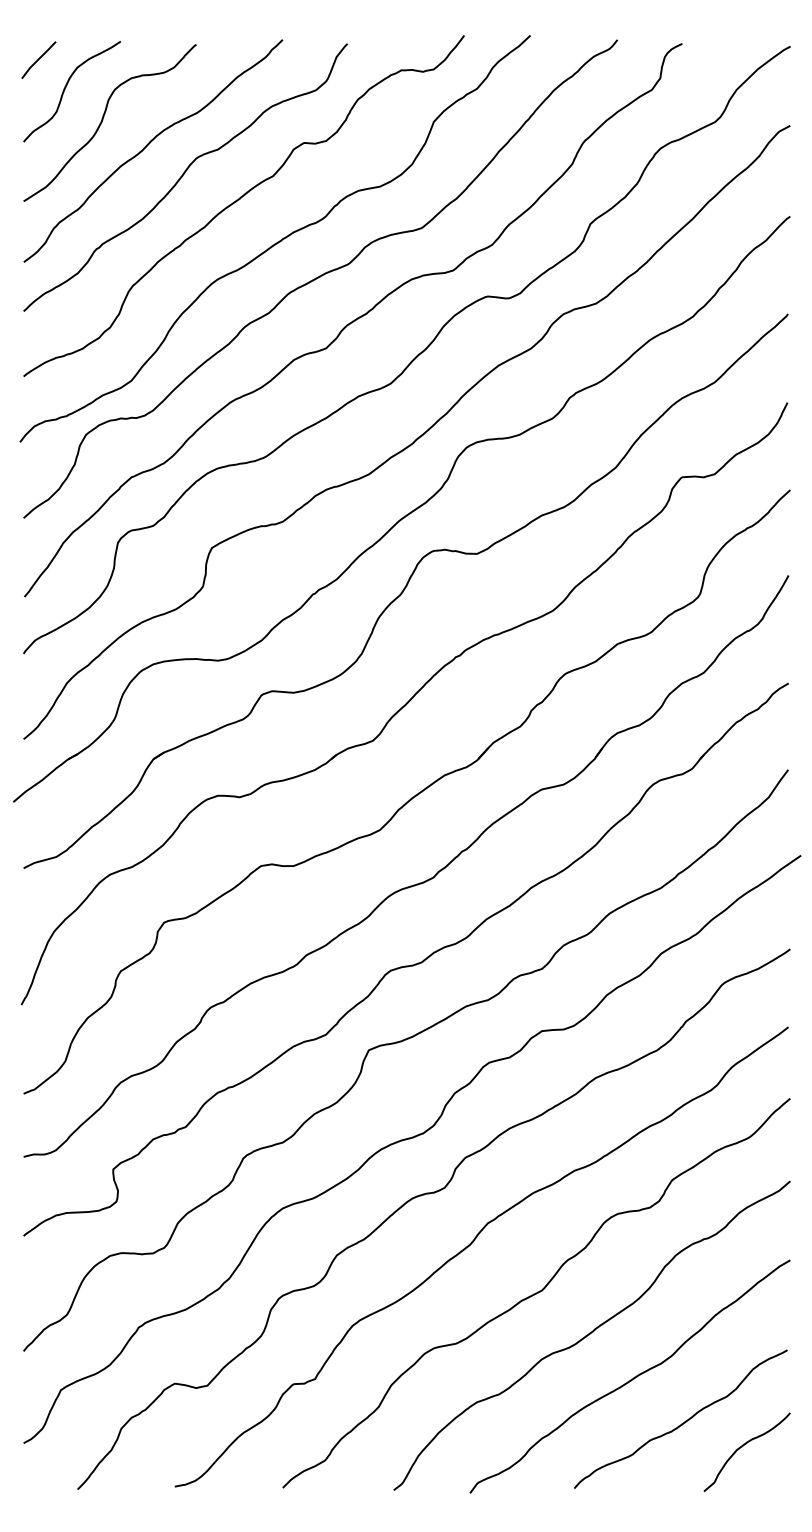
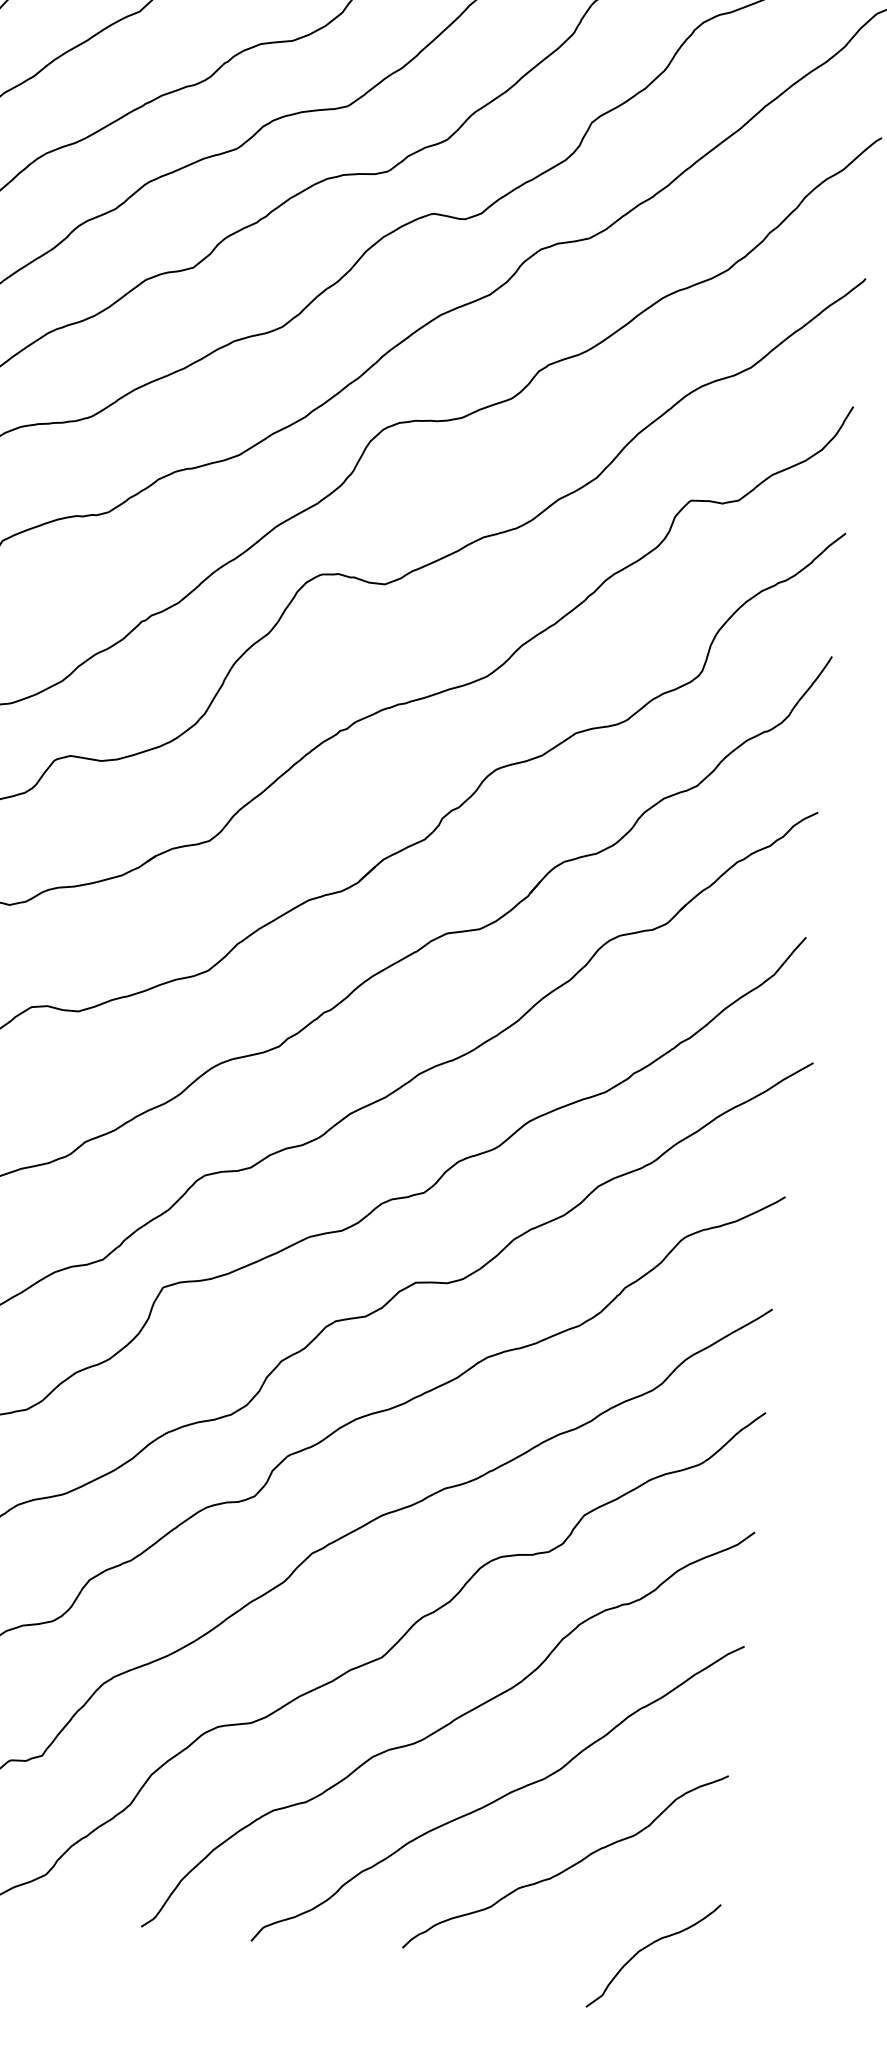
curve: (742, 1447) -> (647, 1948), moved

